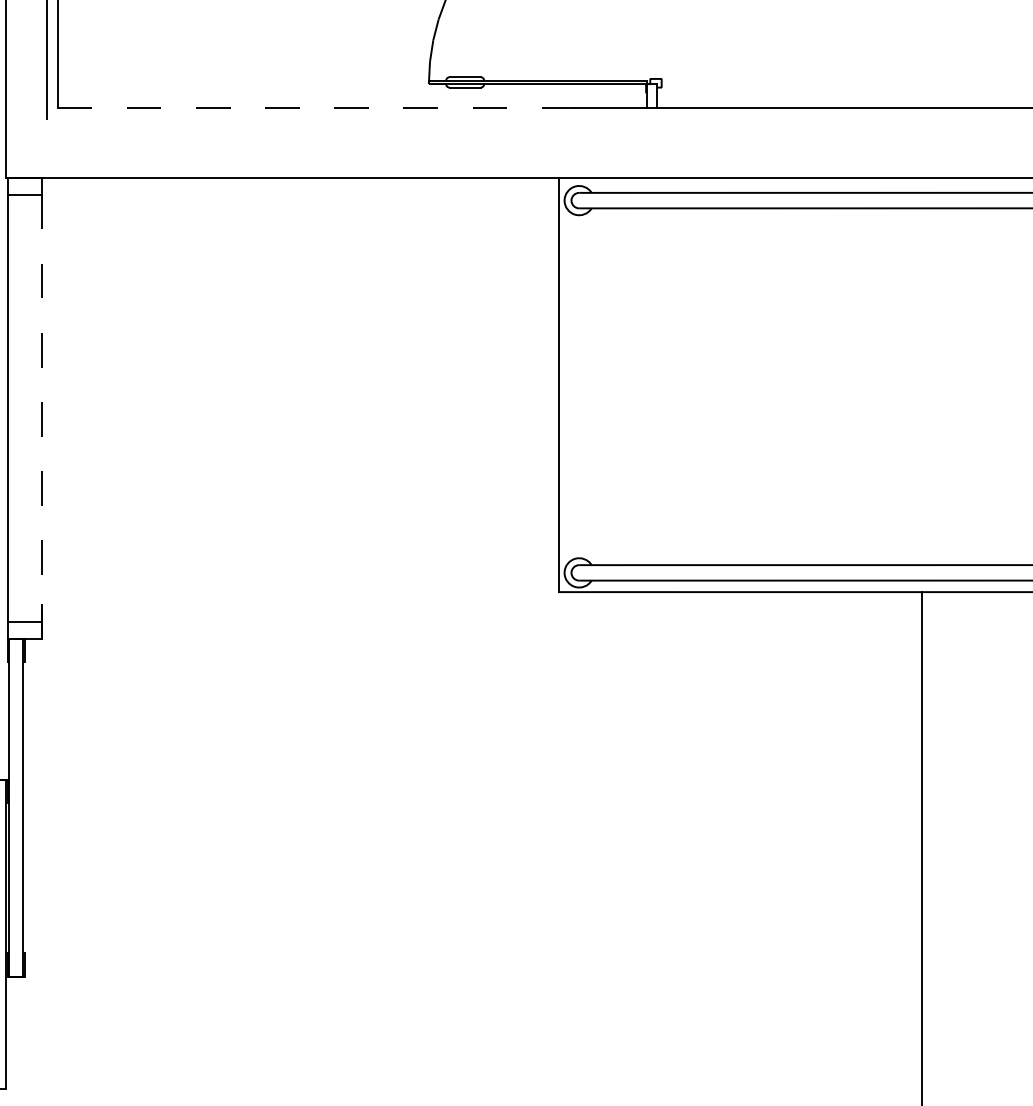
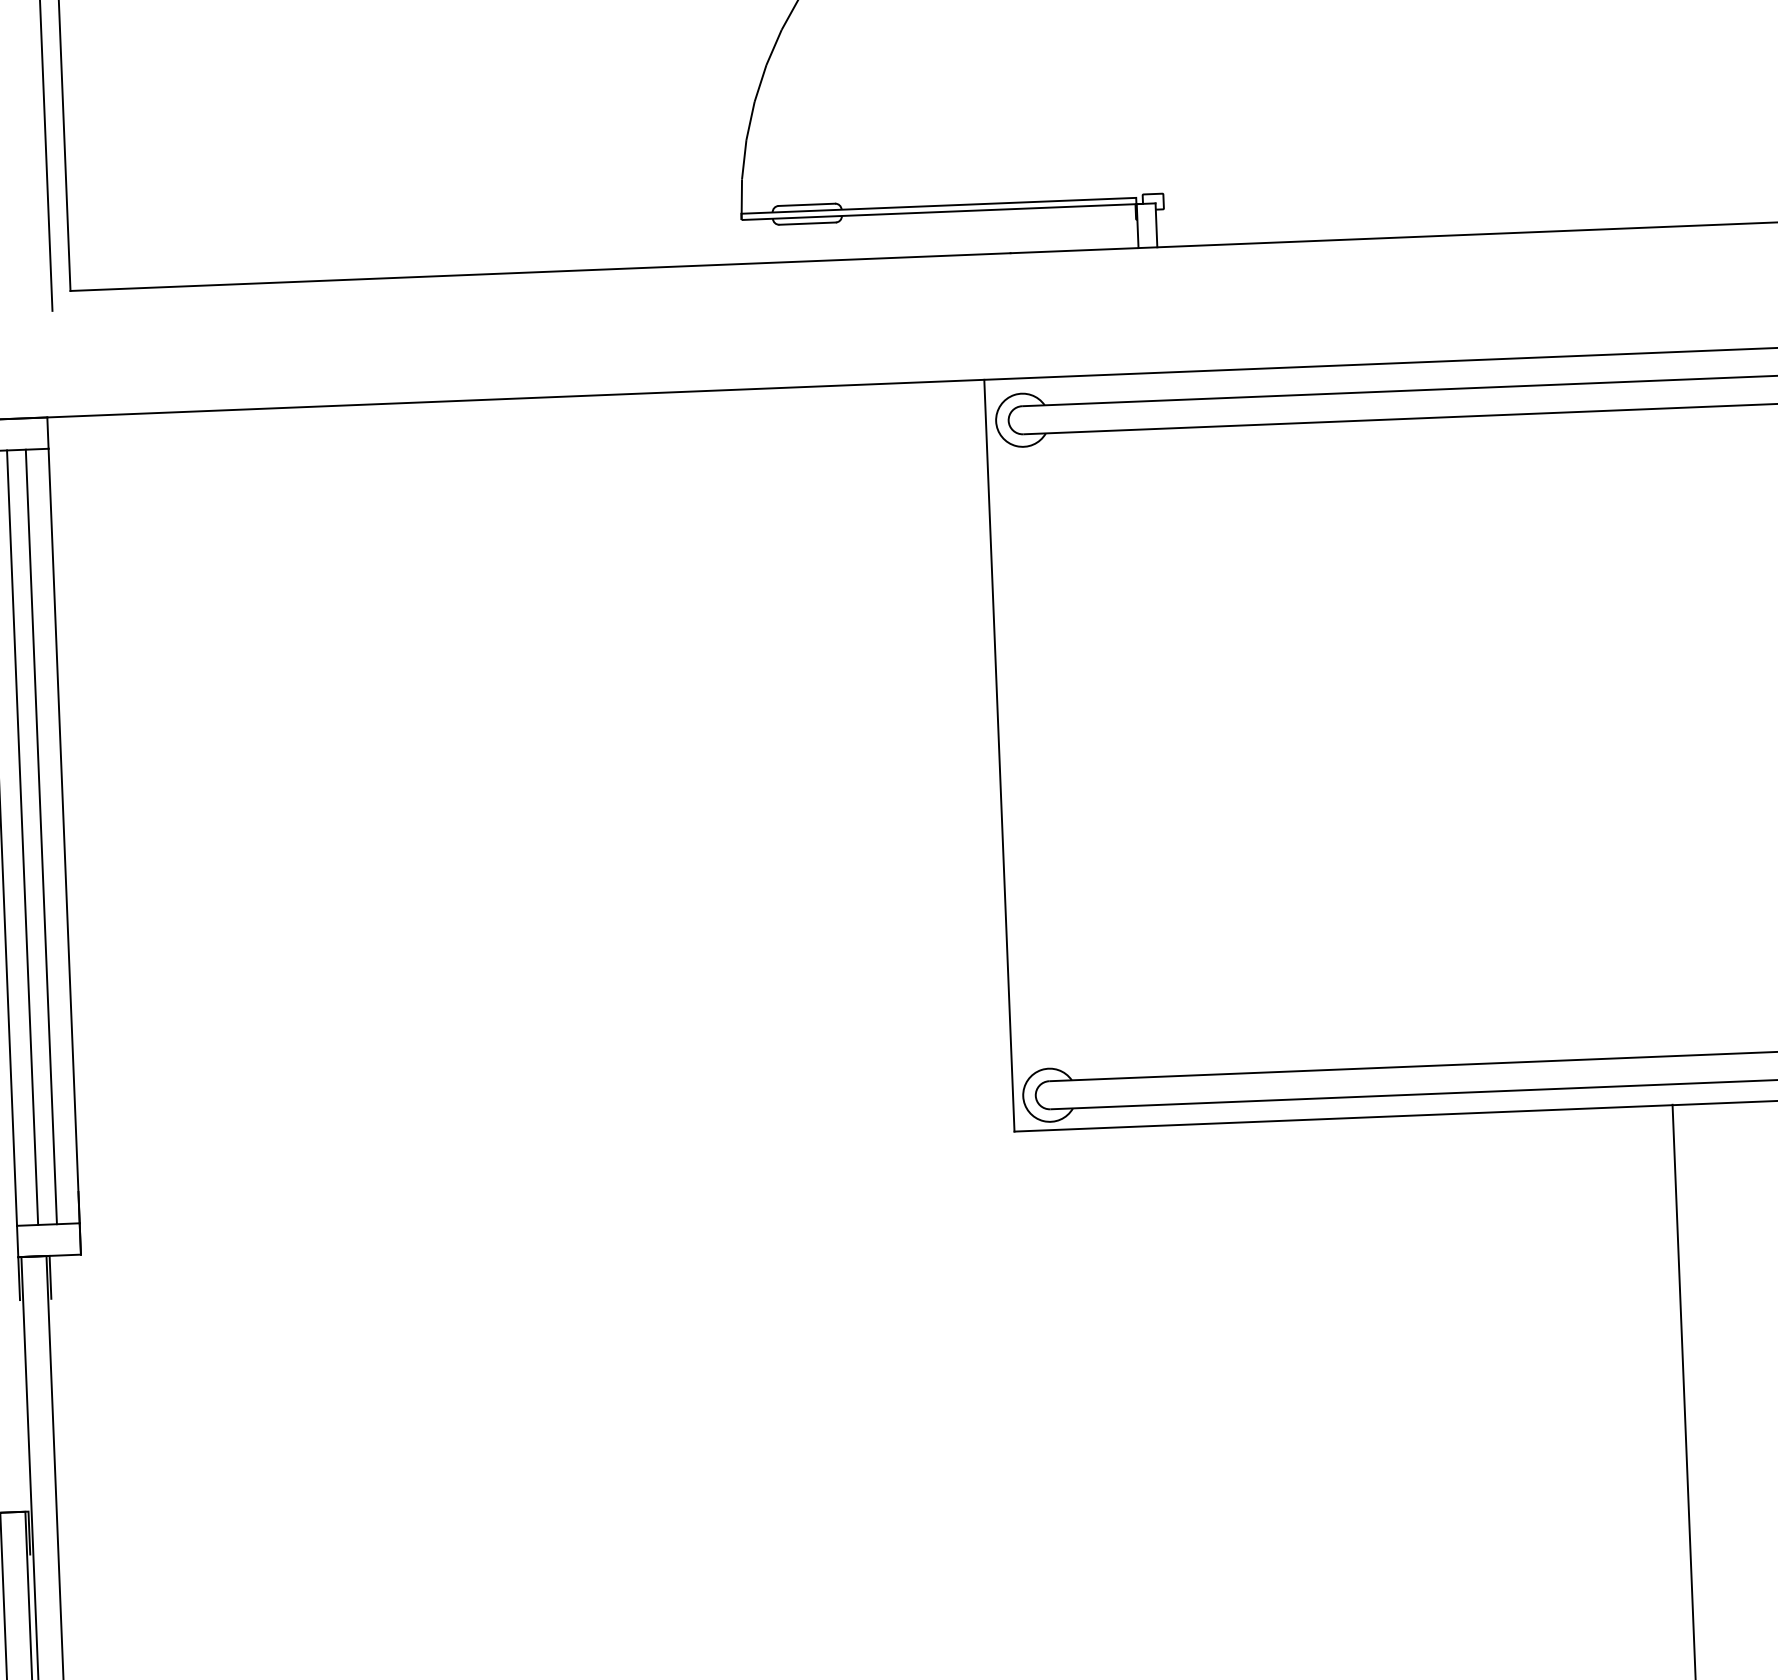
line: (317, 108) -> (541, 272), dashed -> solid
line: (19, 407) -> (22, 836), added
line: (29, 407) -> (40, 835), added
line: (42, 408) -> (64, 836), dashed -> solid

